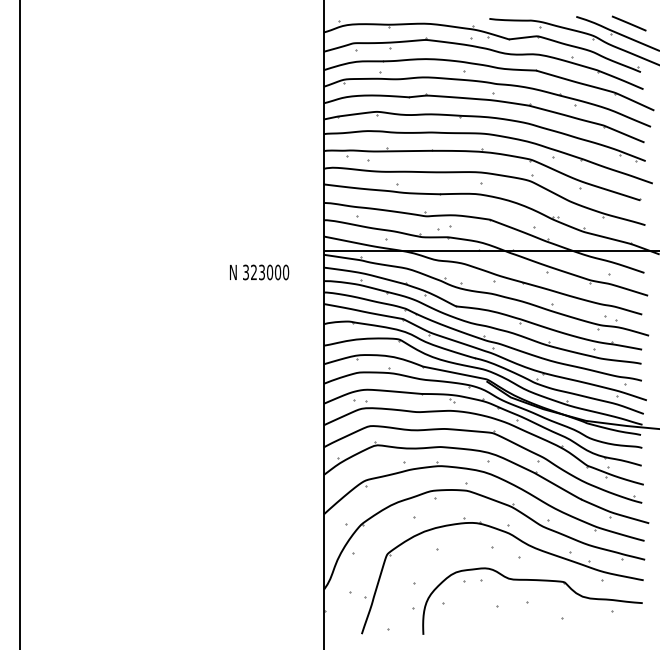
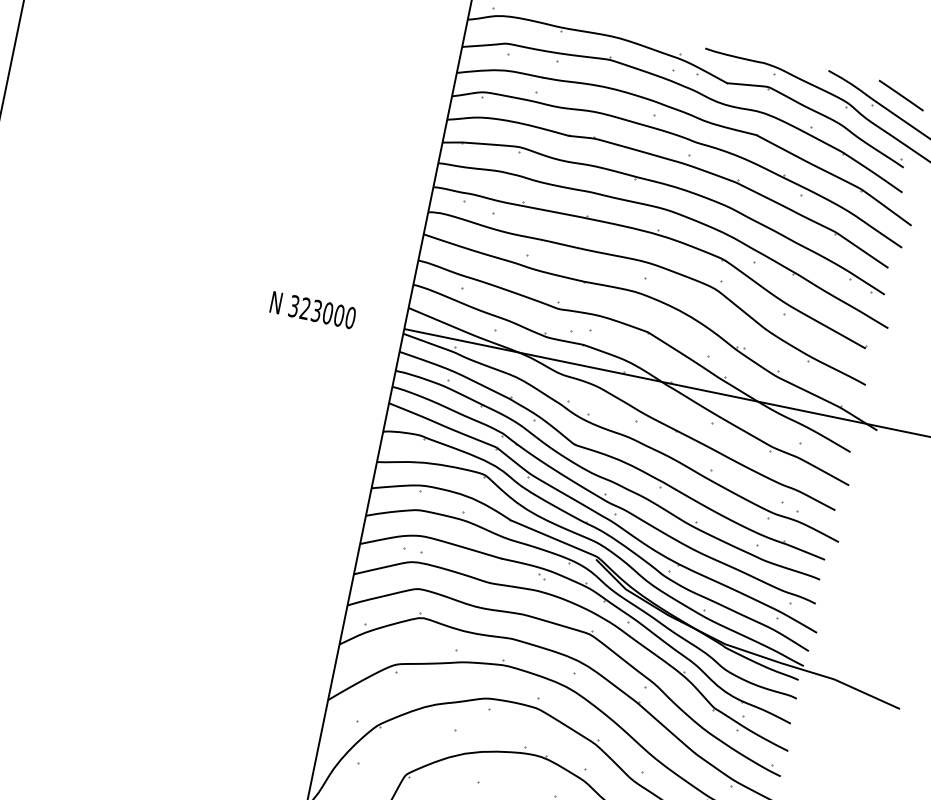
text: (259, 272) -> (313, 310), moved

